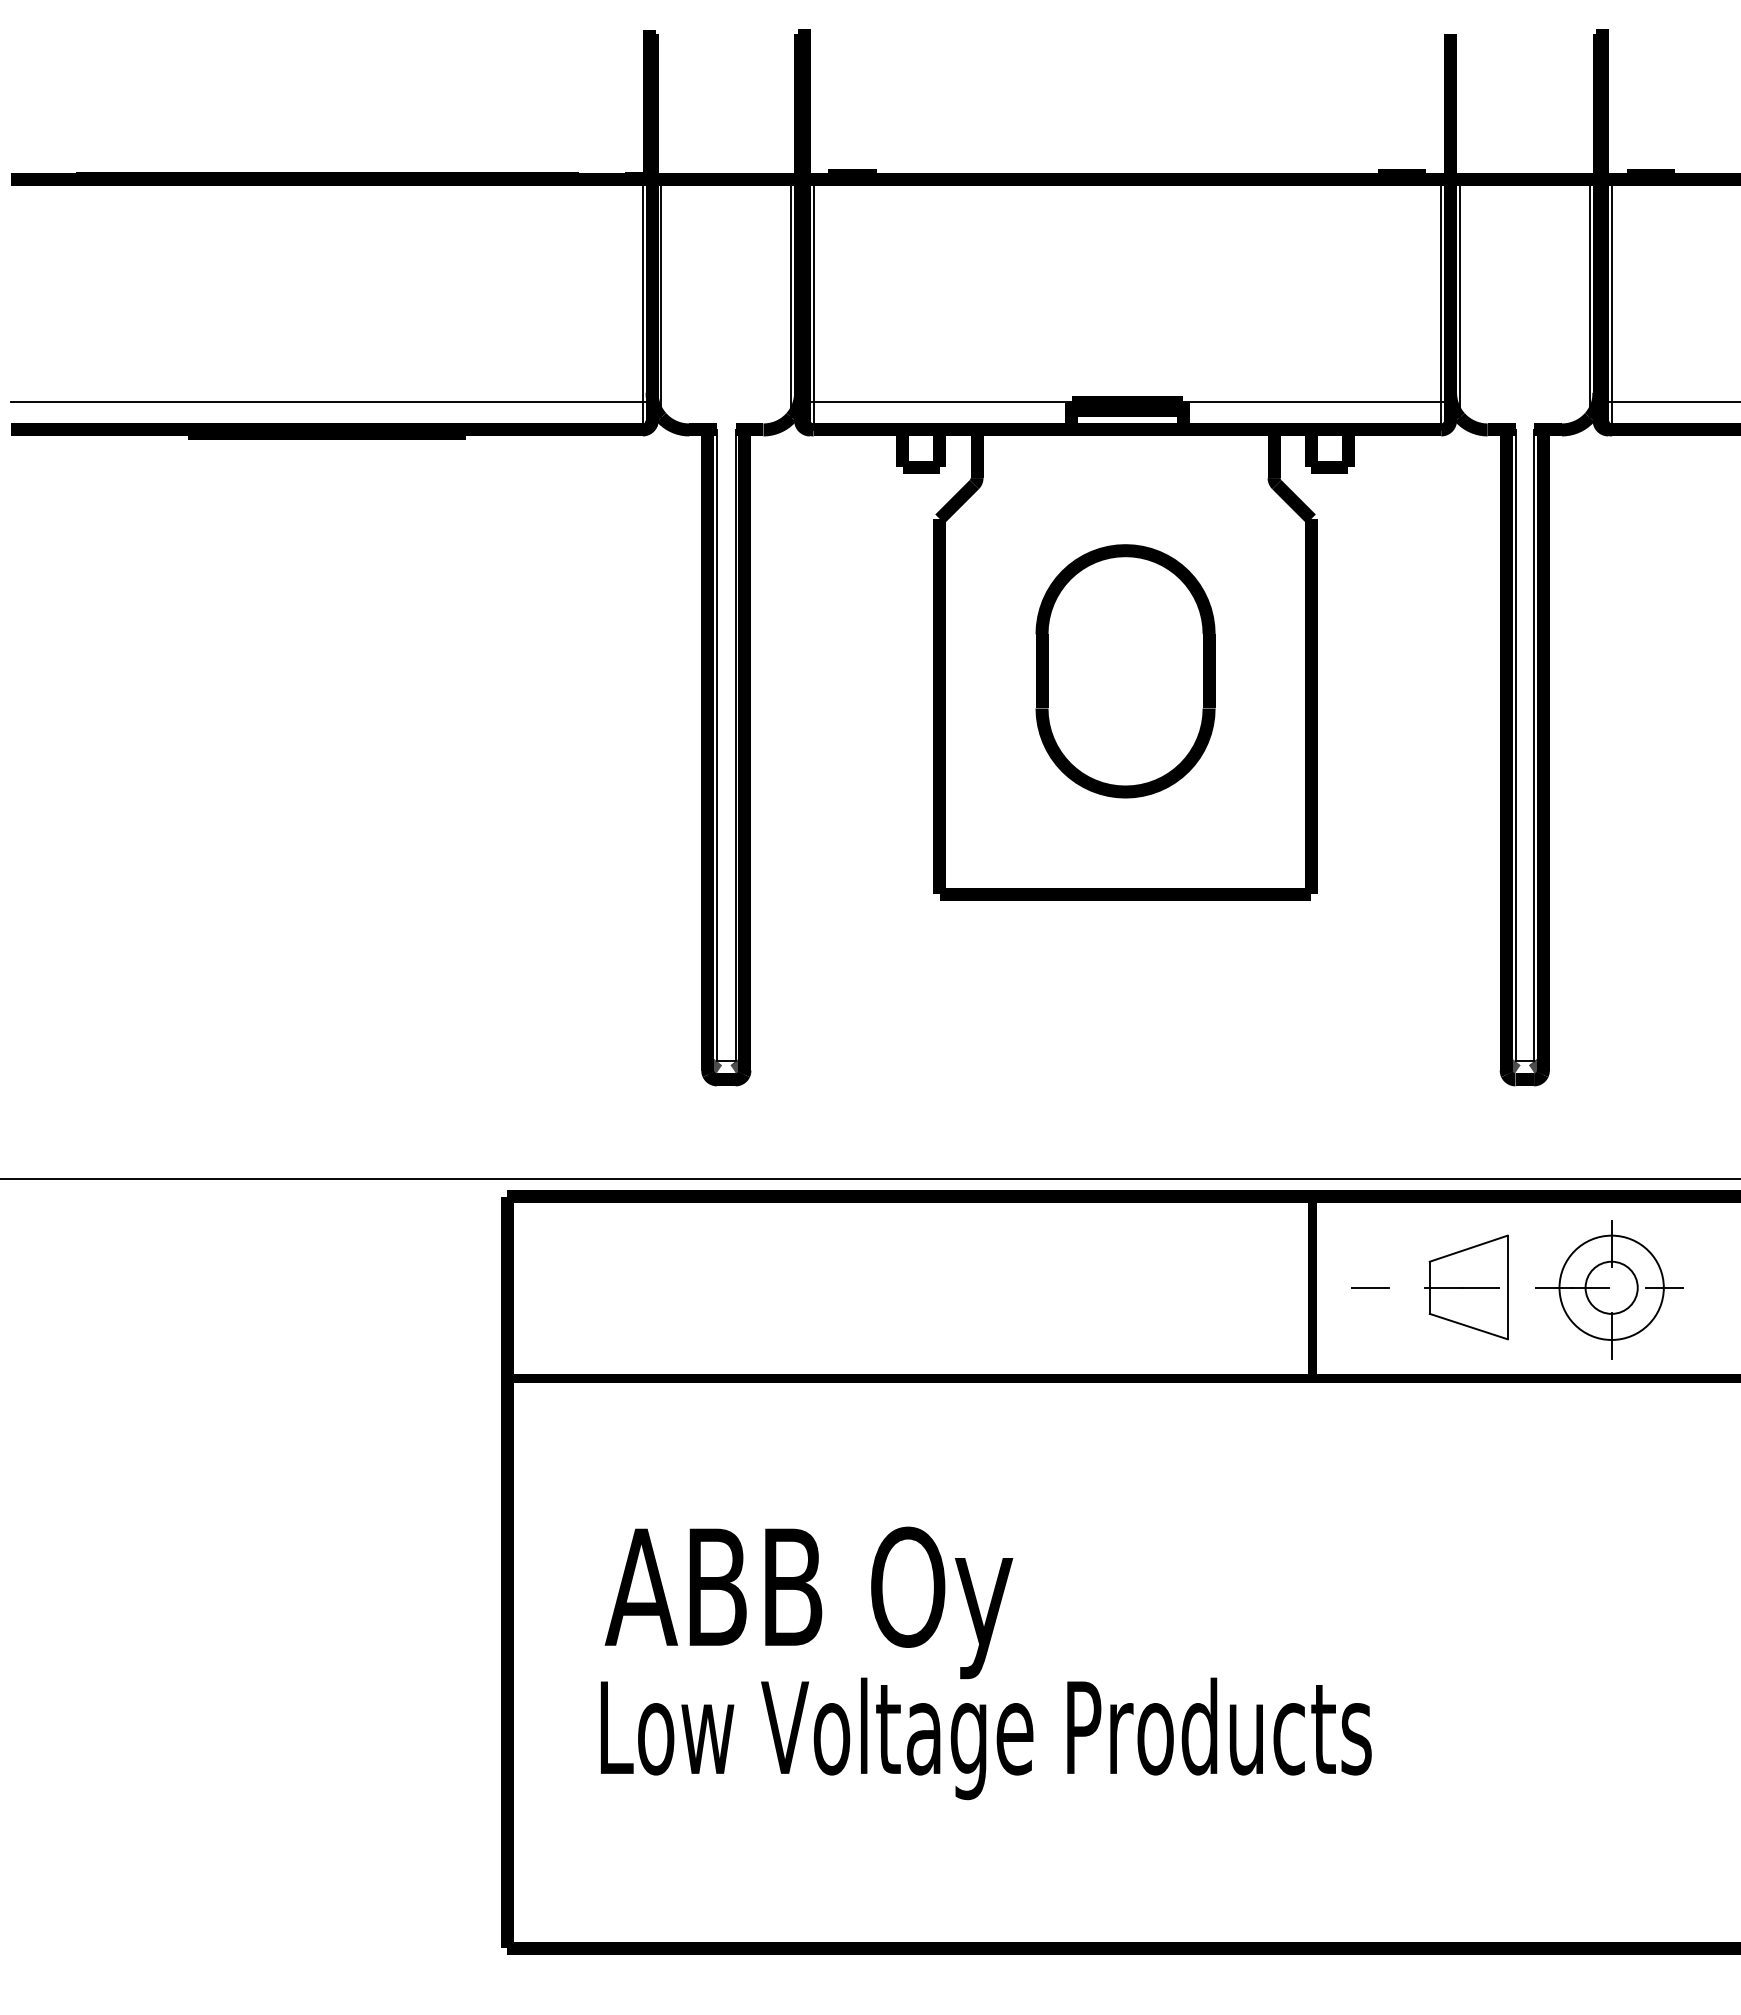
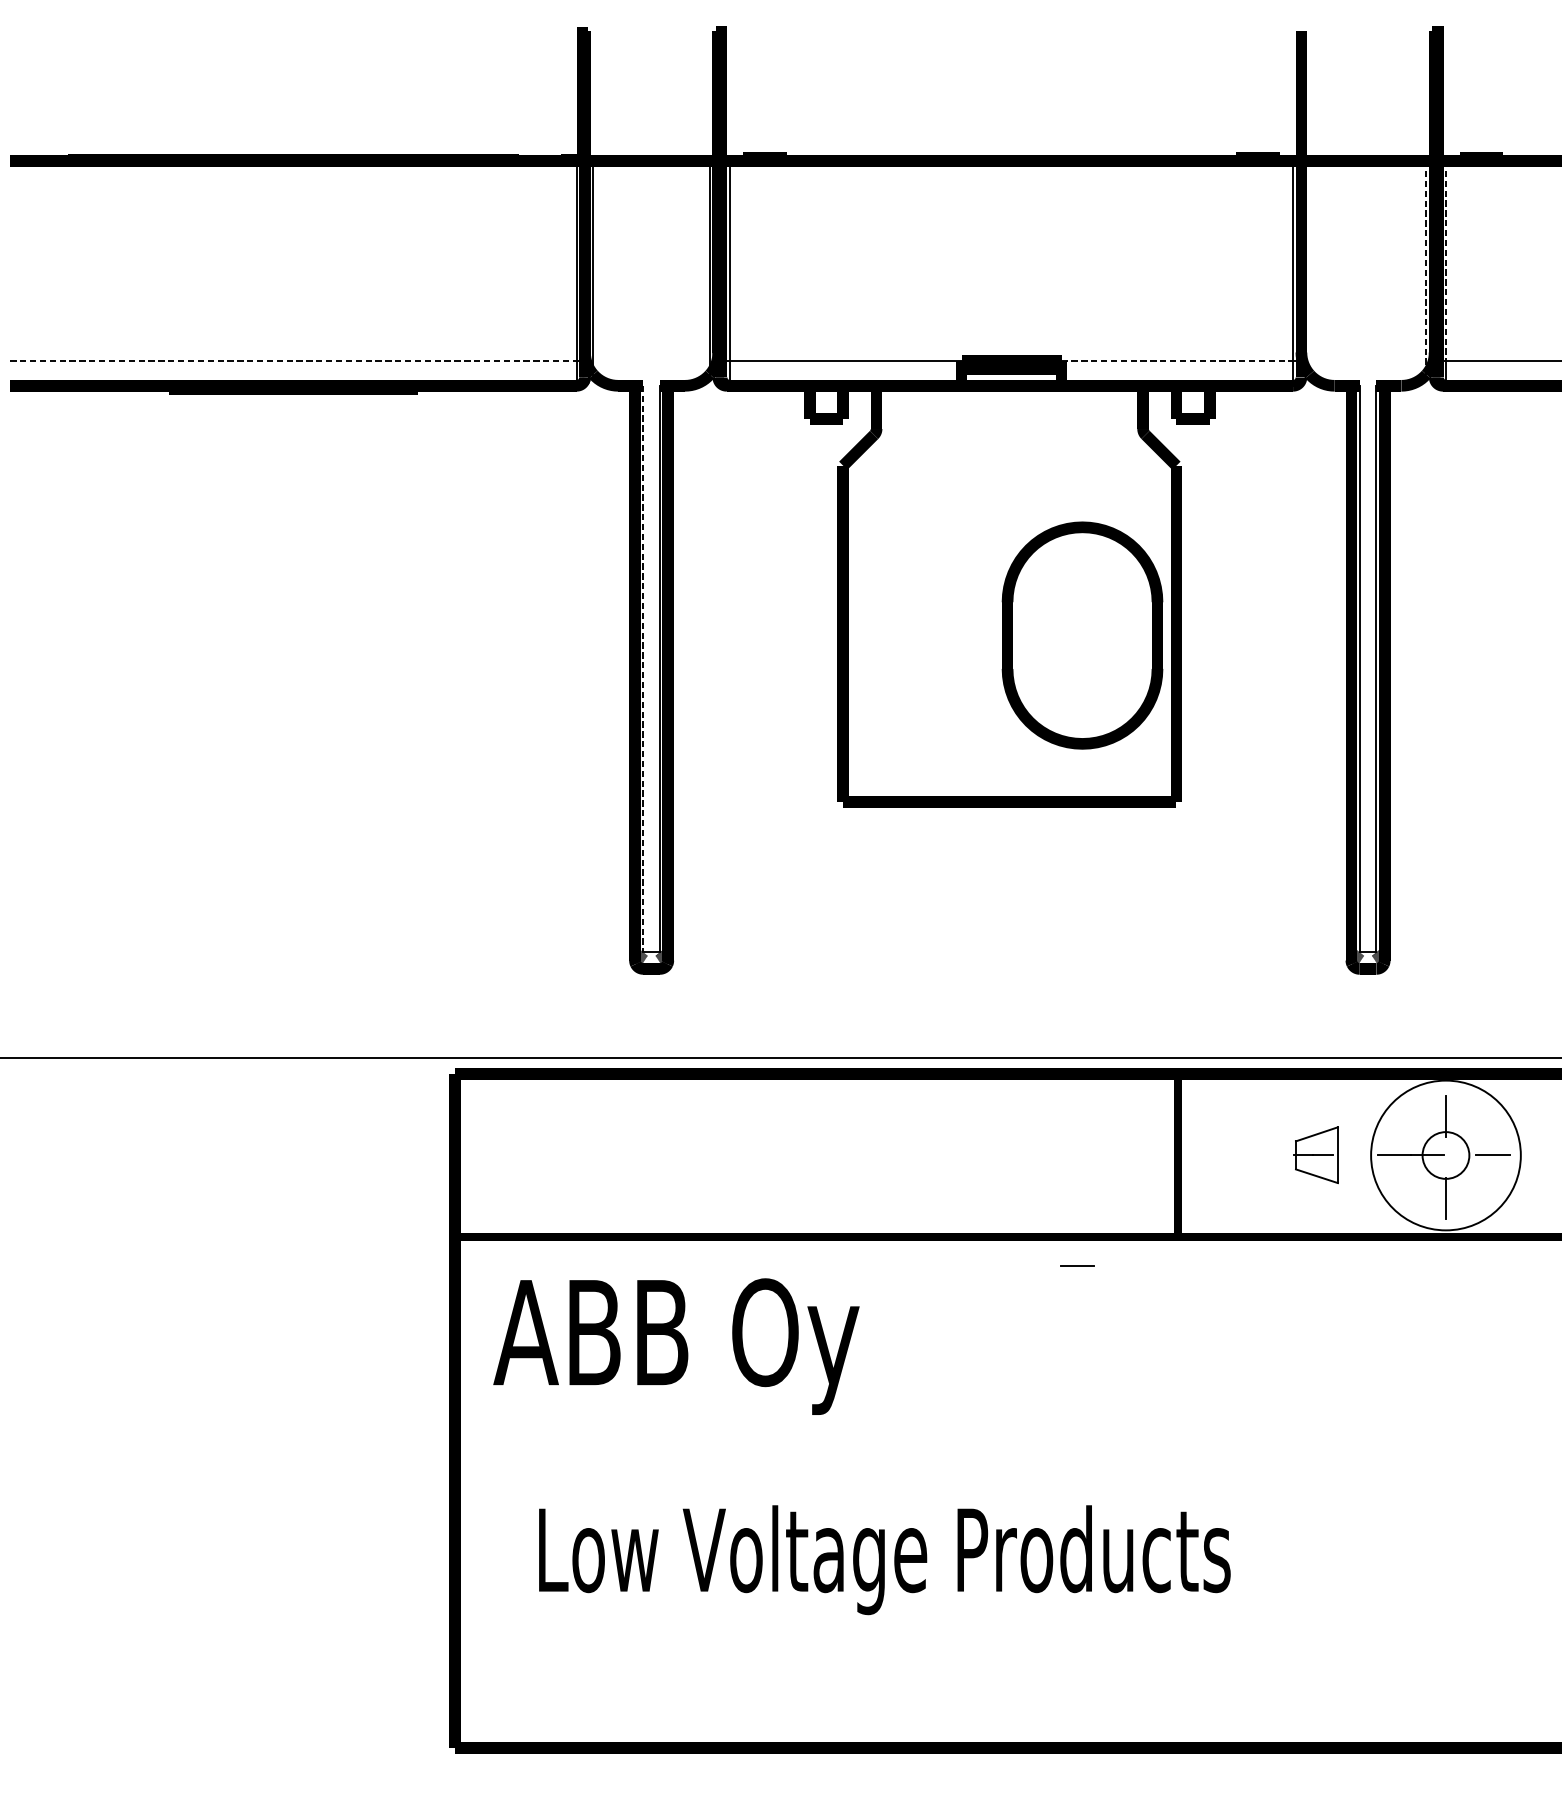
line: (1612, 291) -> (1446, 261), solid -> dashed
line: (1589, 297) -> (1426, 266), solid -> dashed
line: (1459, 298) -> (1309, 267), removed
line: (327, 402) -> (293, 361), solid -> dashed
line: (1312, 402) -> (1177, 361), solid -> dashed
part: (1125, 671) -> (1082, 635), moved
line: (717, 745) -> (643, 668), solid -> dashed
line: (1370, 1287) -> (1077, 1265), moved
part: (1466, 1287) -> (1315, 1155), size x0.6
circle: (1611, 1287) -> (1445, 1155), size x1.6
text: (808, 1602) -> (676, 1346), moved

